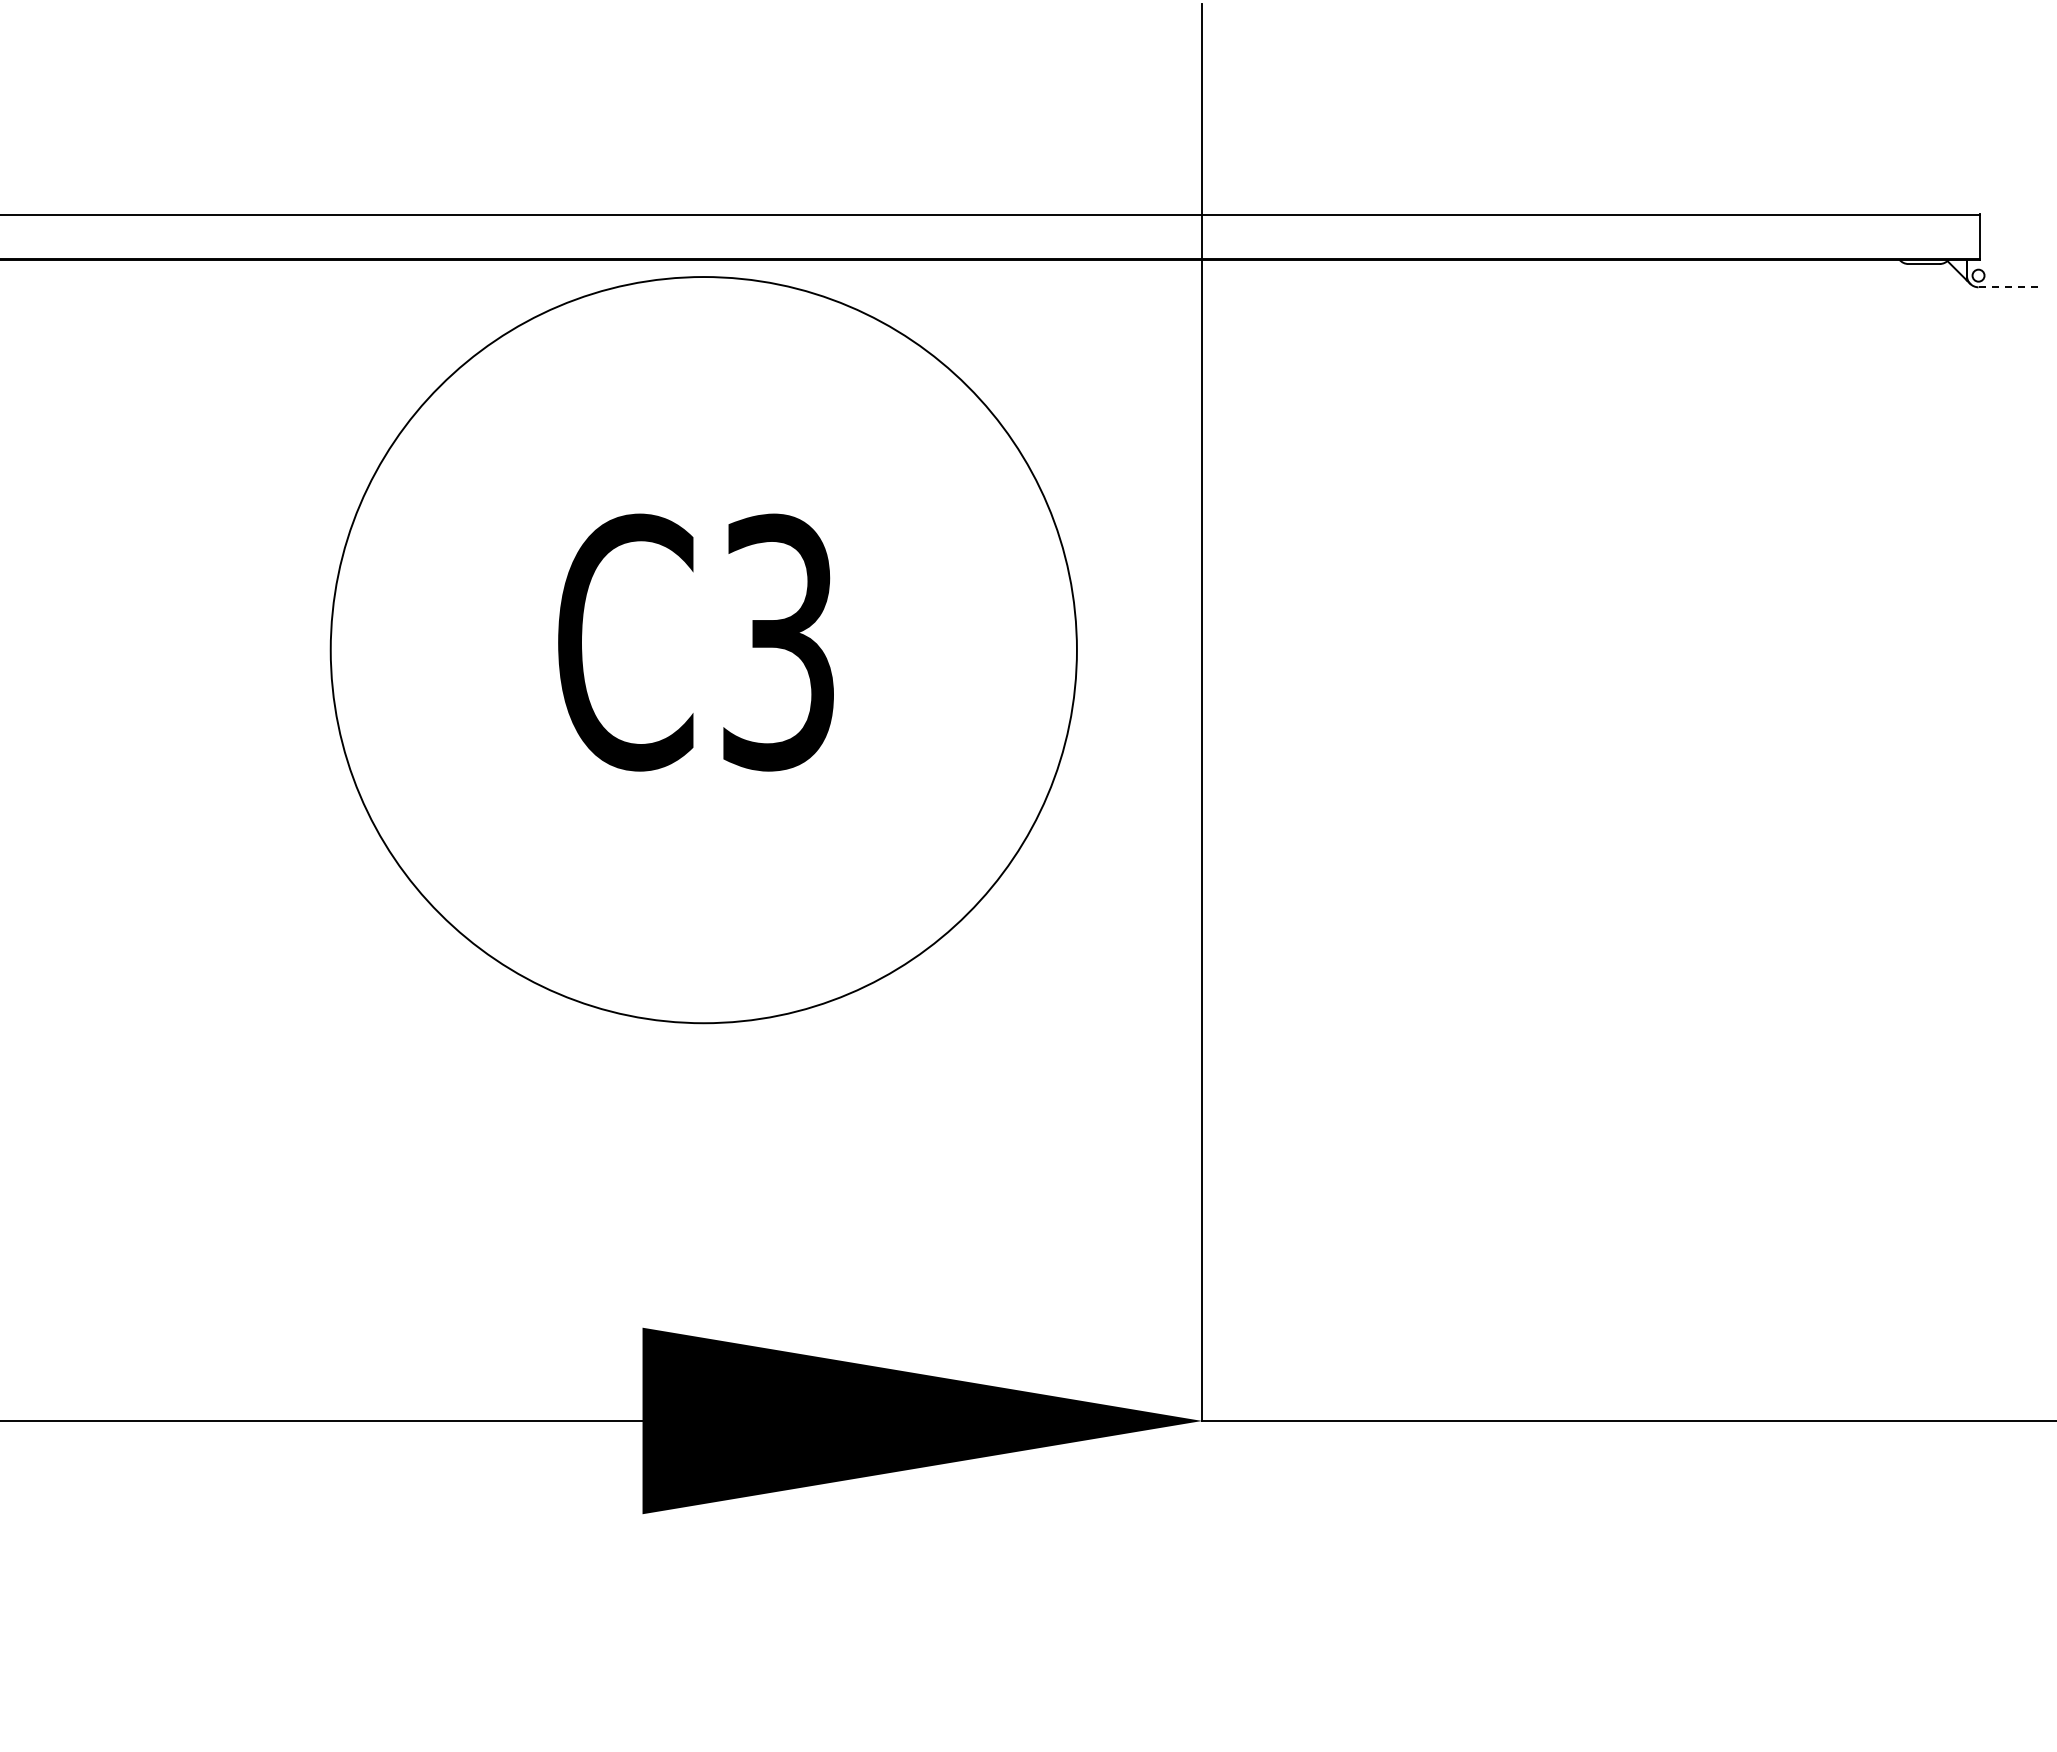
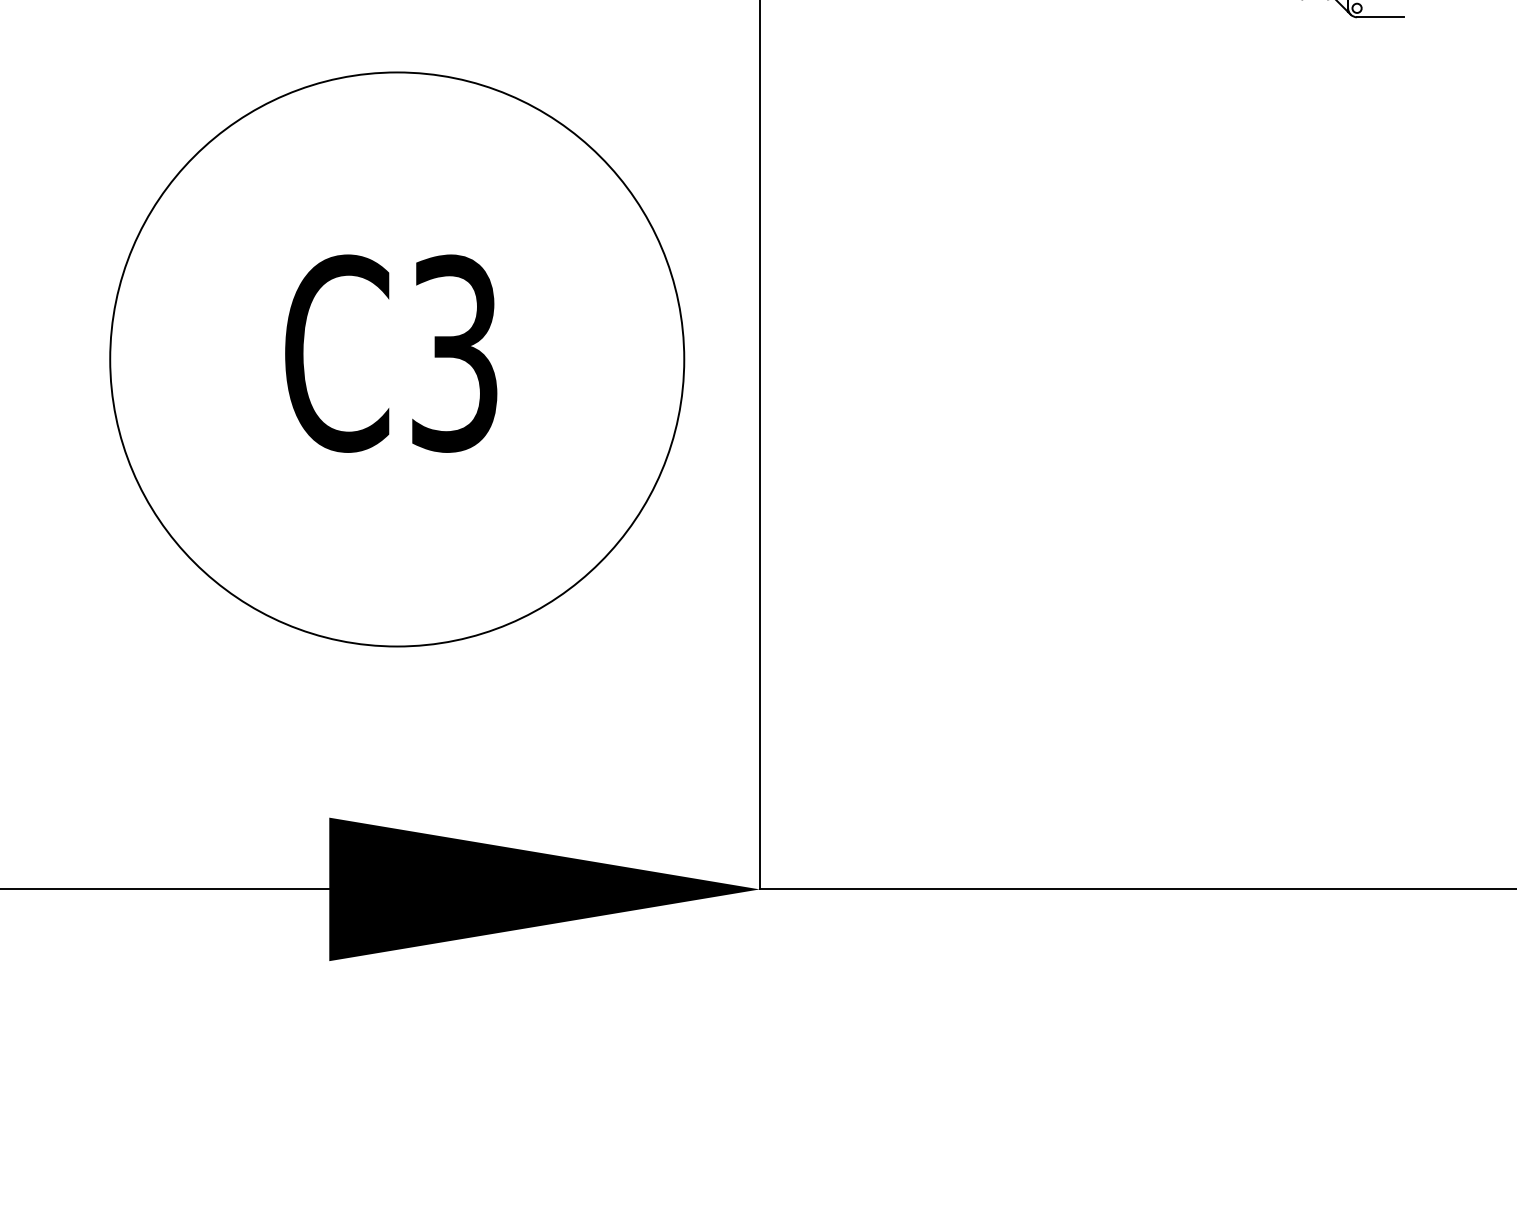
line: (2009, 287) -> (1380, 17), dashed -> solid
part: (703, 650) -> (396, 359), moved

